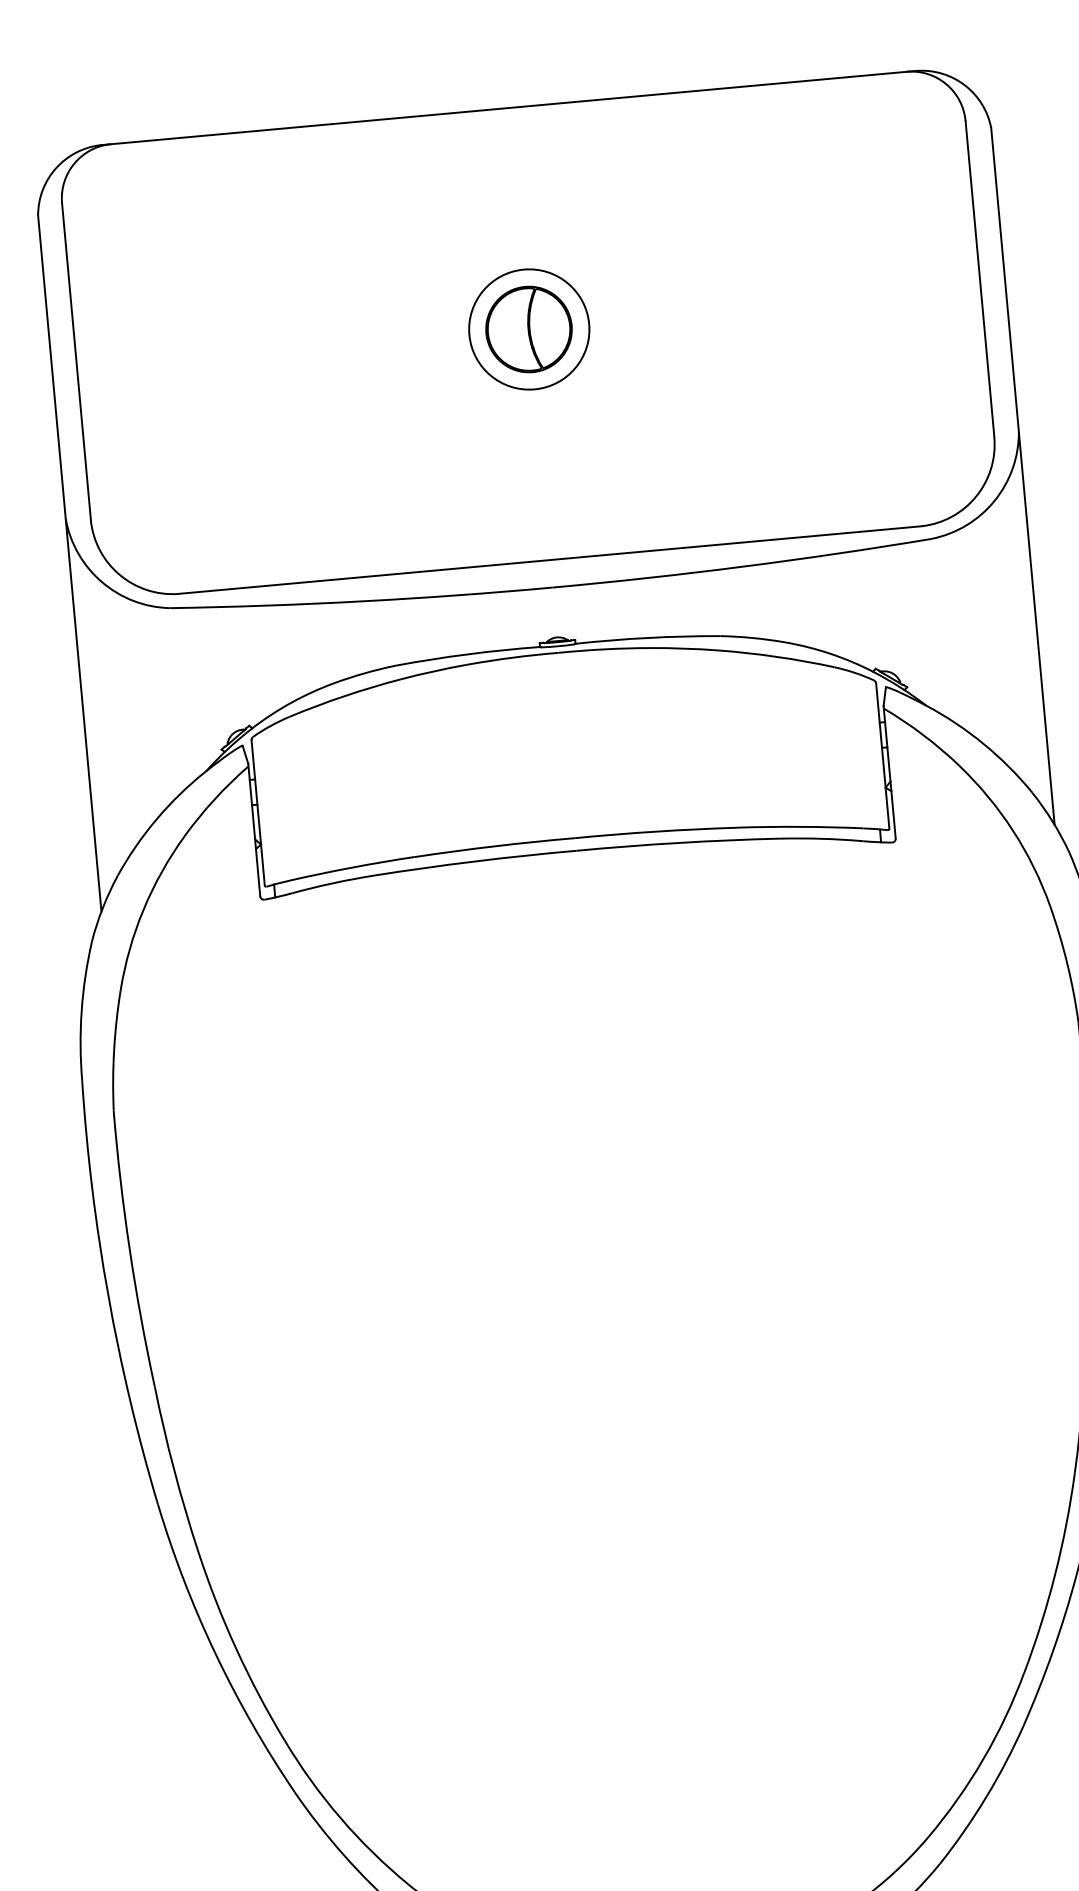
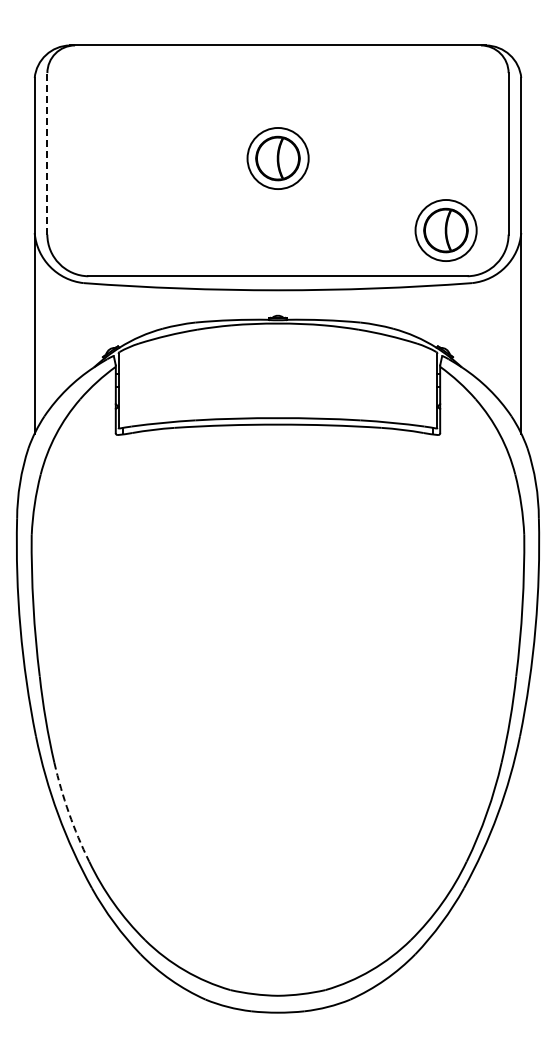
line: (76, 360) -> (47, 153), solid -> dashed
part: (869, 440) -> (445, 230), added
arc: (237, 1649) -> (69, 813), solid -> dashed

